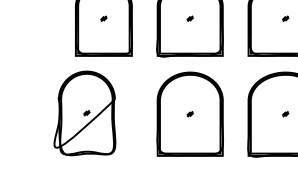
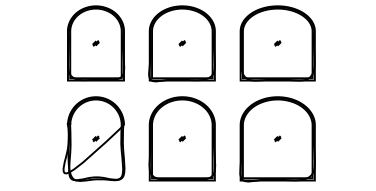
part: (84, 112) -> (93, 138), moved

